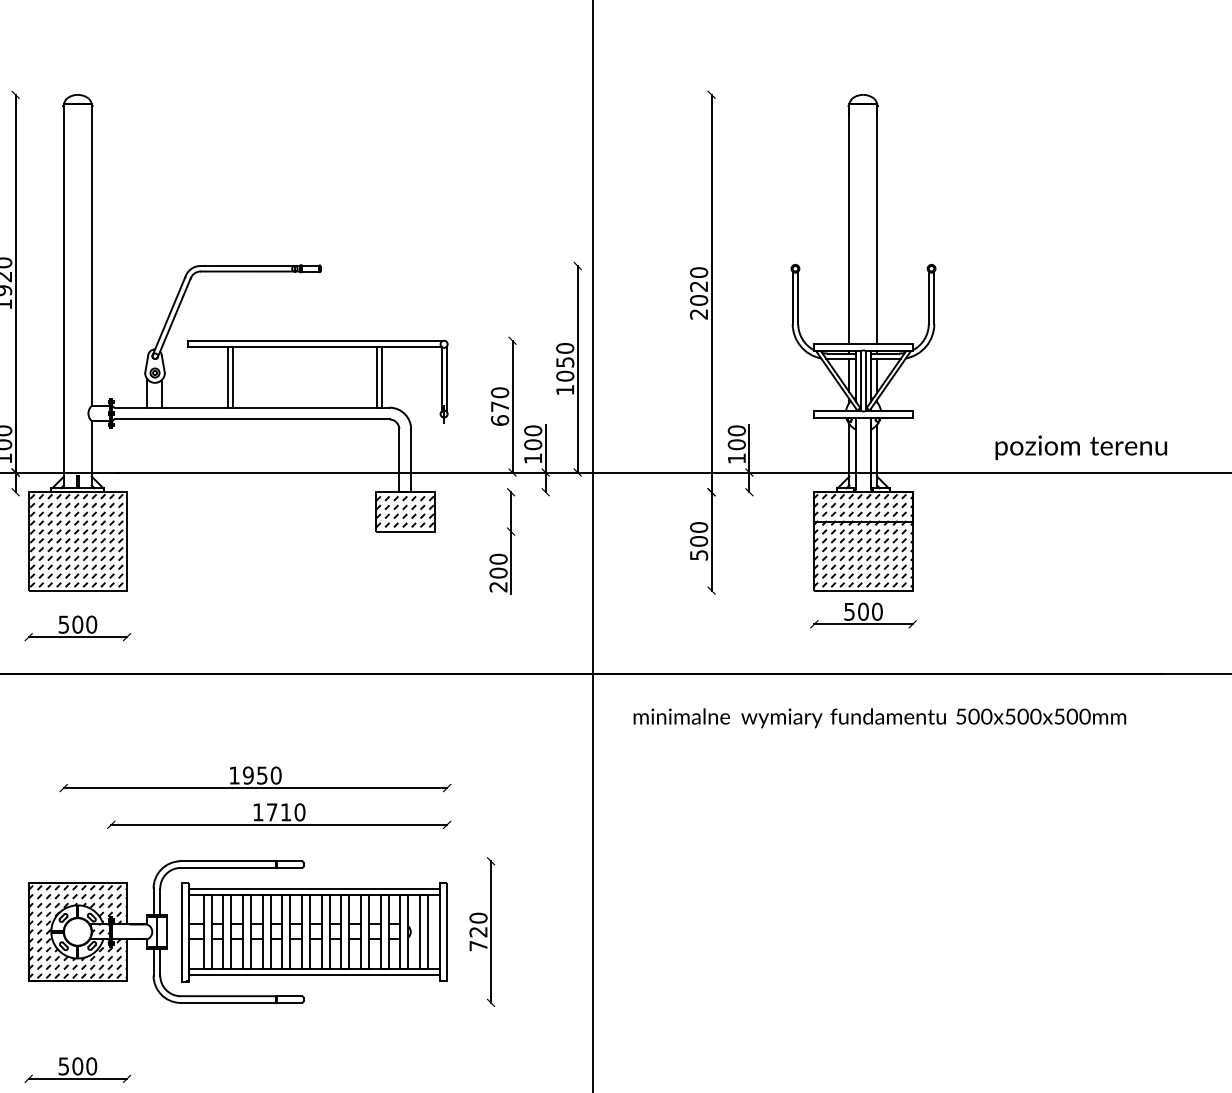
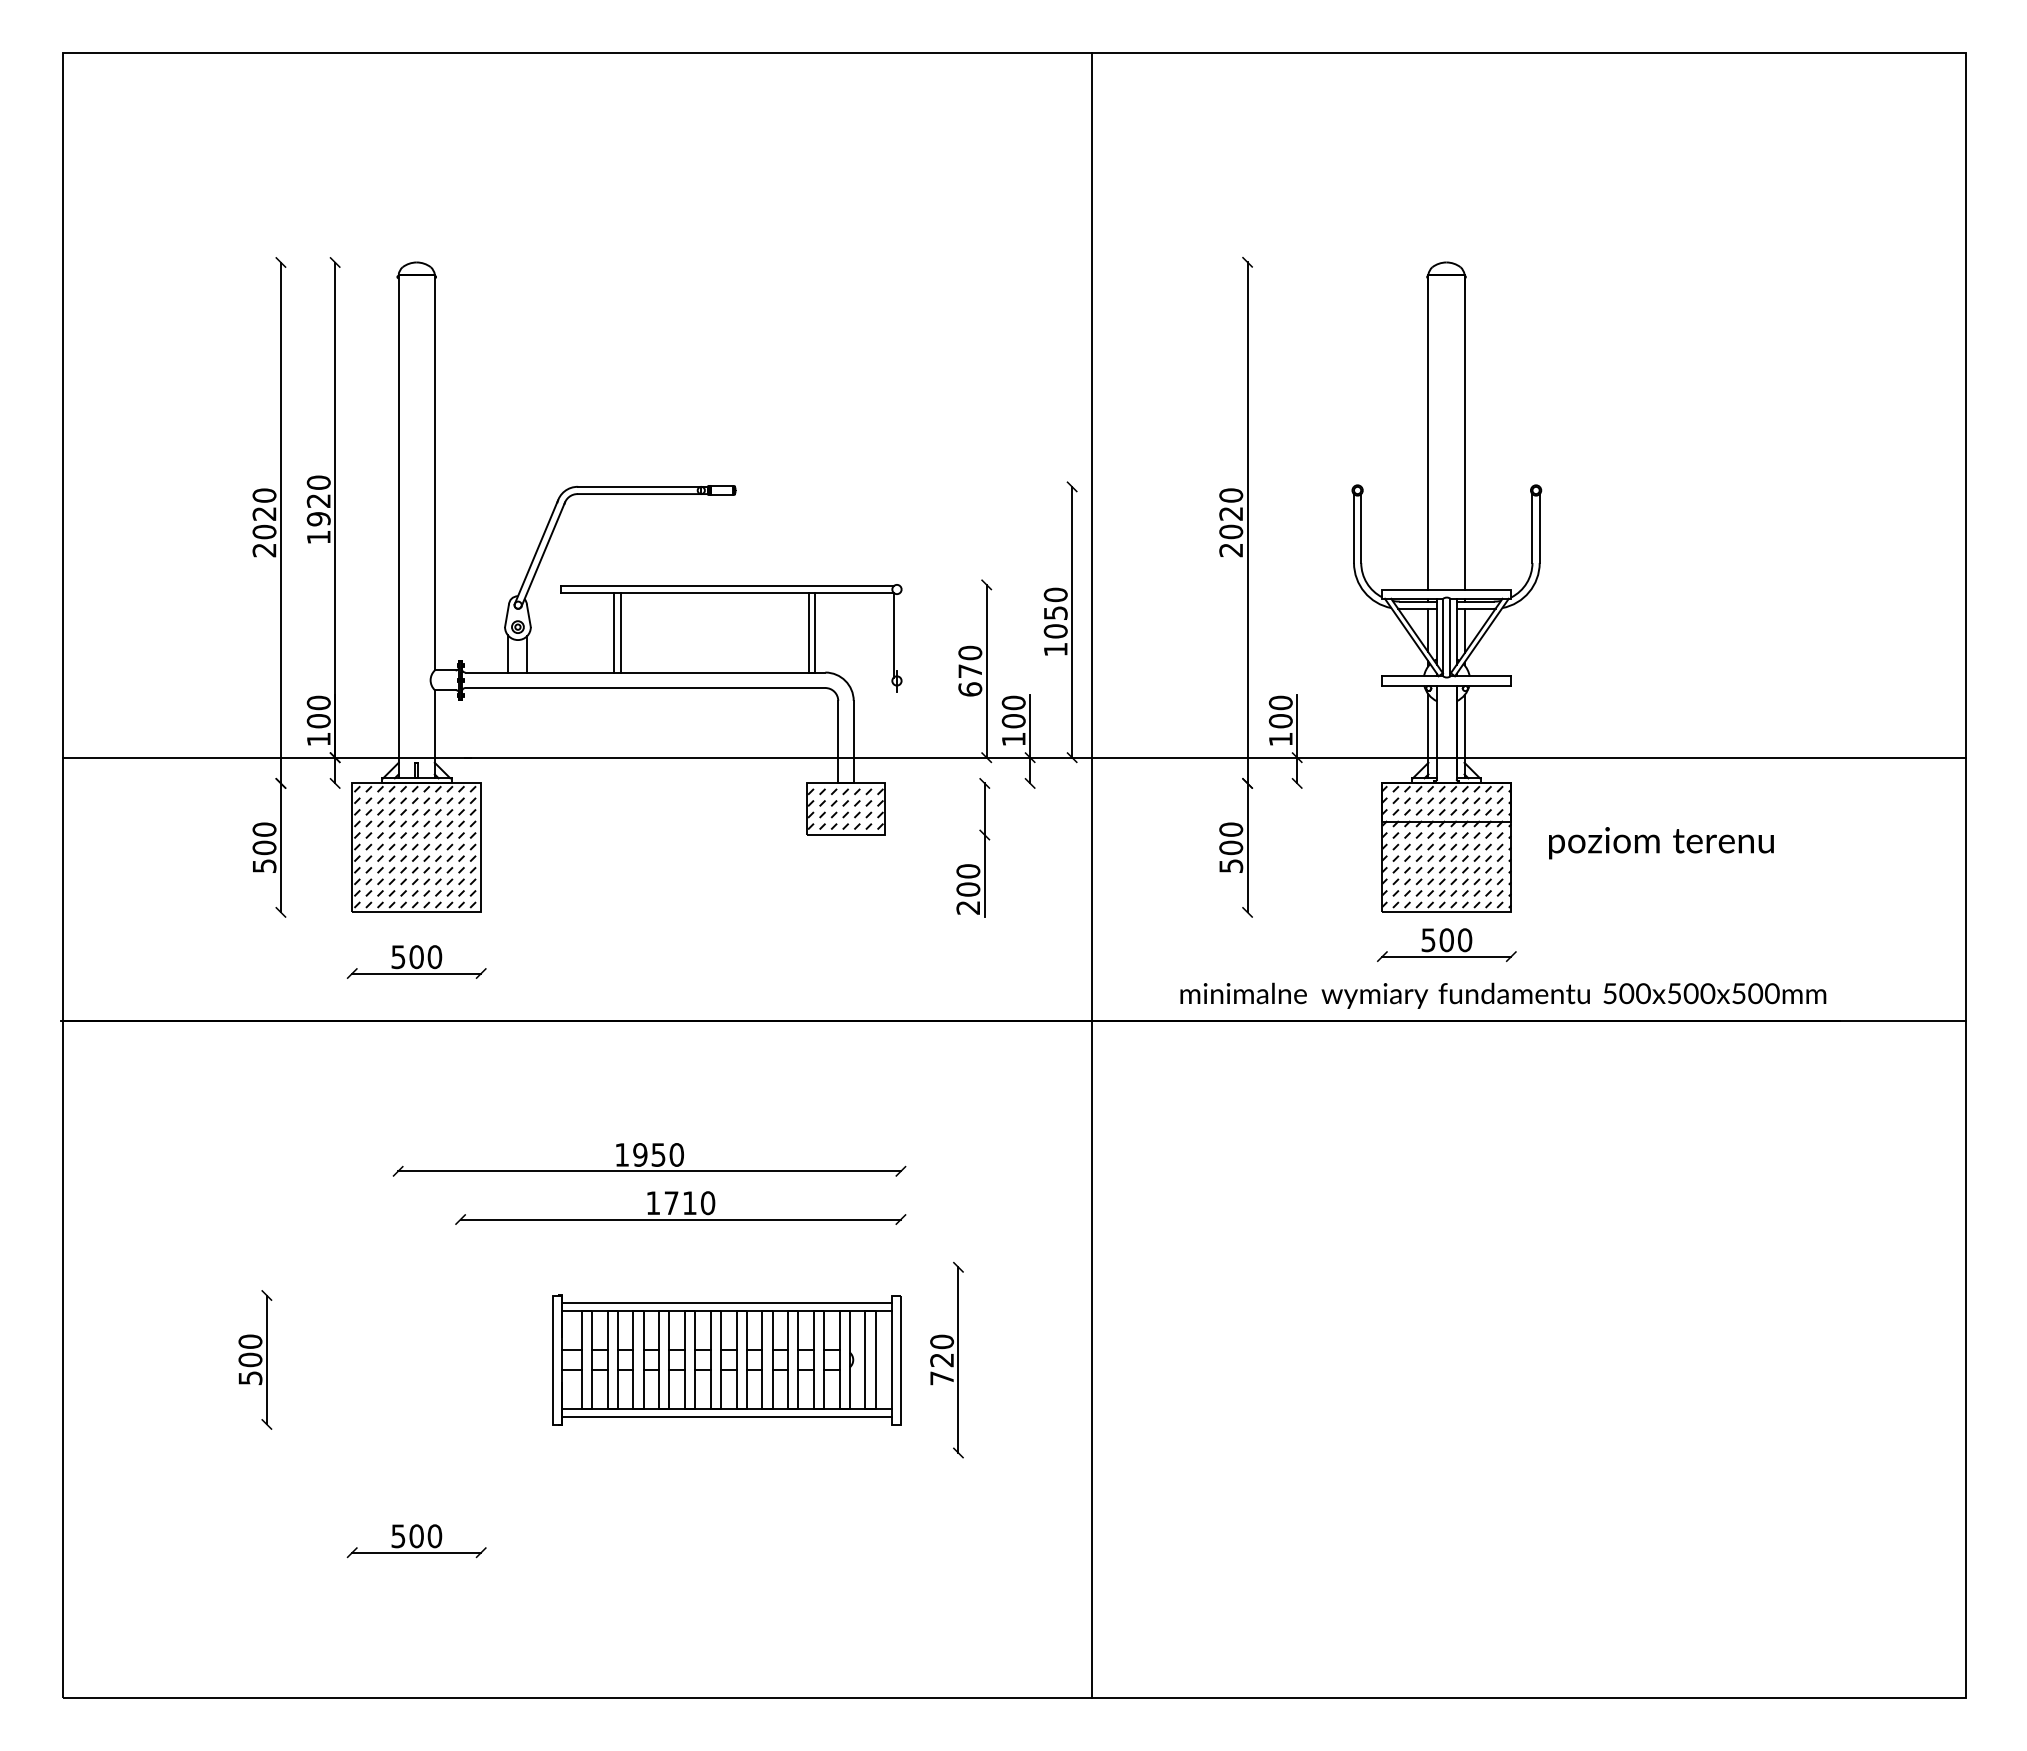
line: (446, 378) -> (900, 634), removed
text: (1081, 448) -> (1661, 843), moved
text: (880, 718) -> (1503, 995), moved
part: (166, 932) -> (532, 1360), removed

